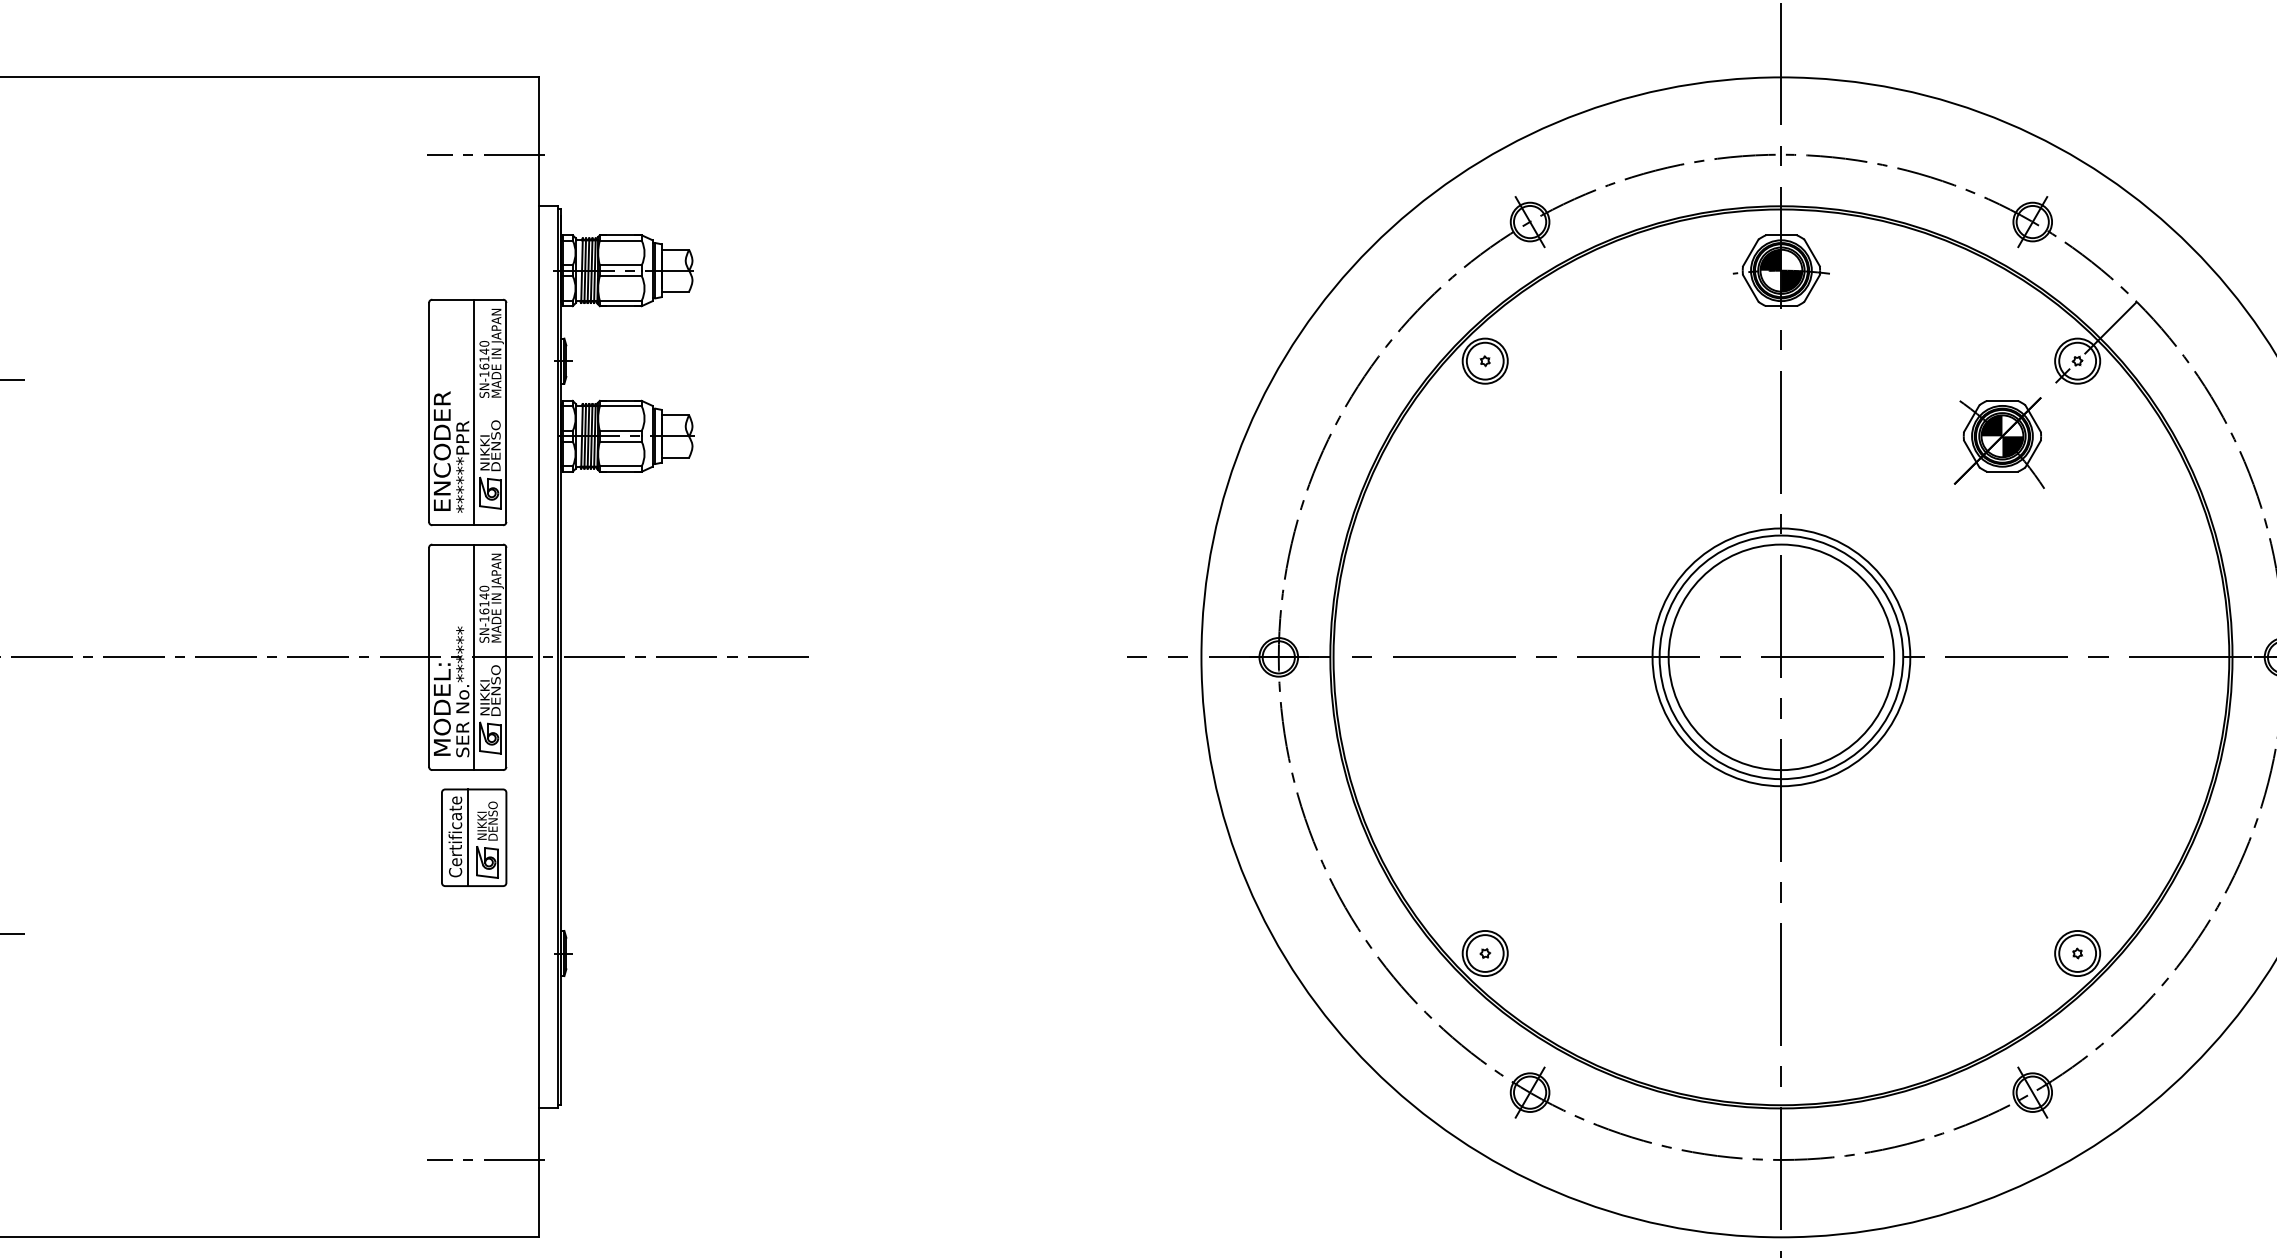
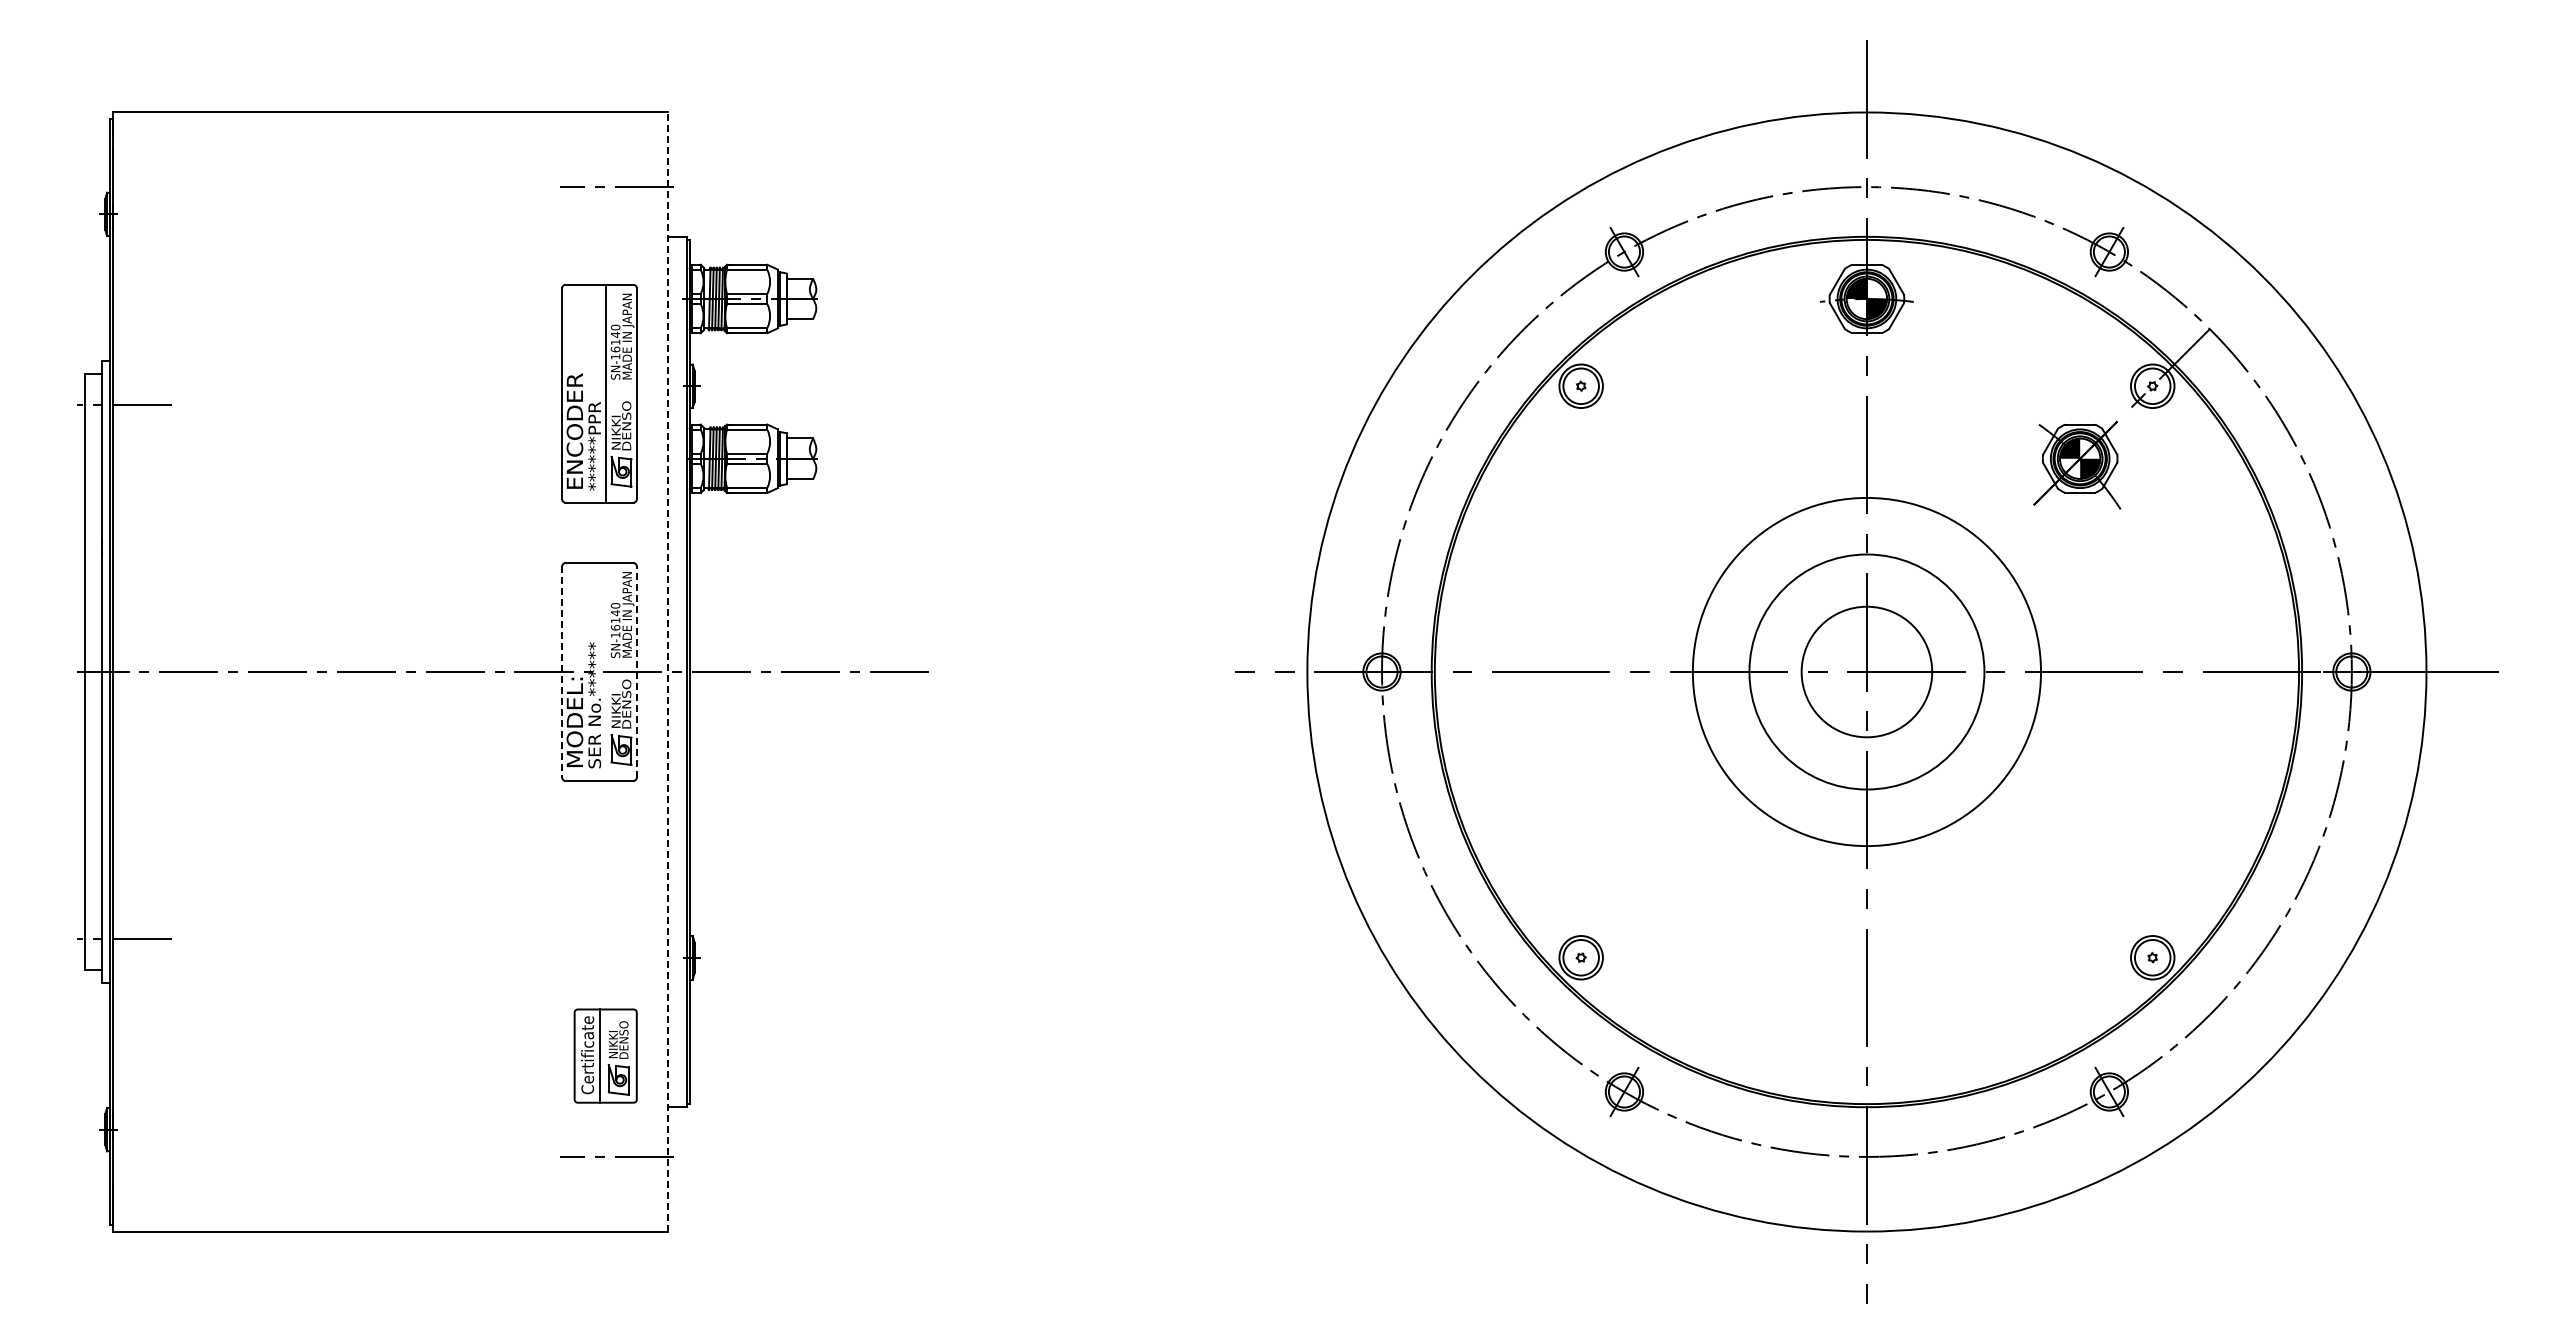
part: (467, 412) -> (599, 393), moved
line: (473, 656) -> (605, 671), removed
circle: (1780, 656) -> (1866, 671), size x0.6
circle: (1780, 656) -> (1866, 671), size x1.4
line: (429, 657) -> (562, 672), solid -> dashed
line: (506, 657) -> (636, 672), solid -> dashed
line: (538, 657) -> (667, 672), solid -> dashed
part: (473, 837) -> (605, 1055), moved

